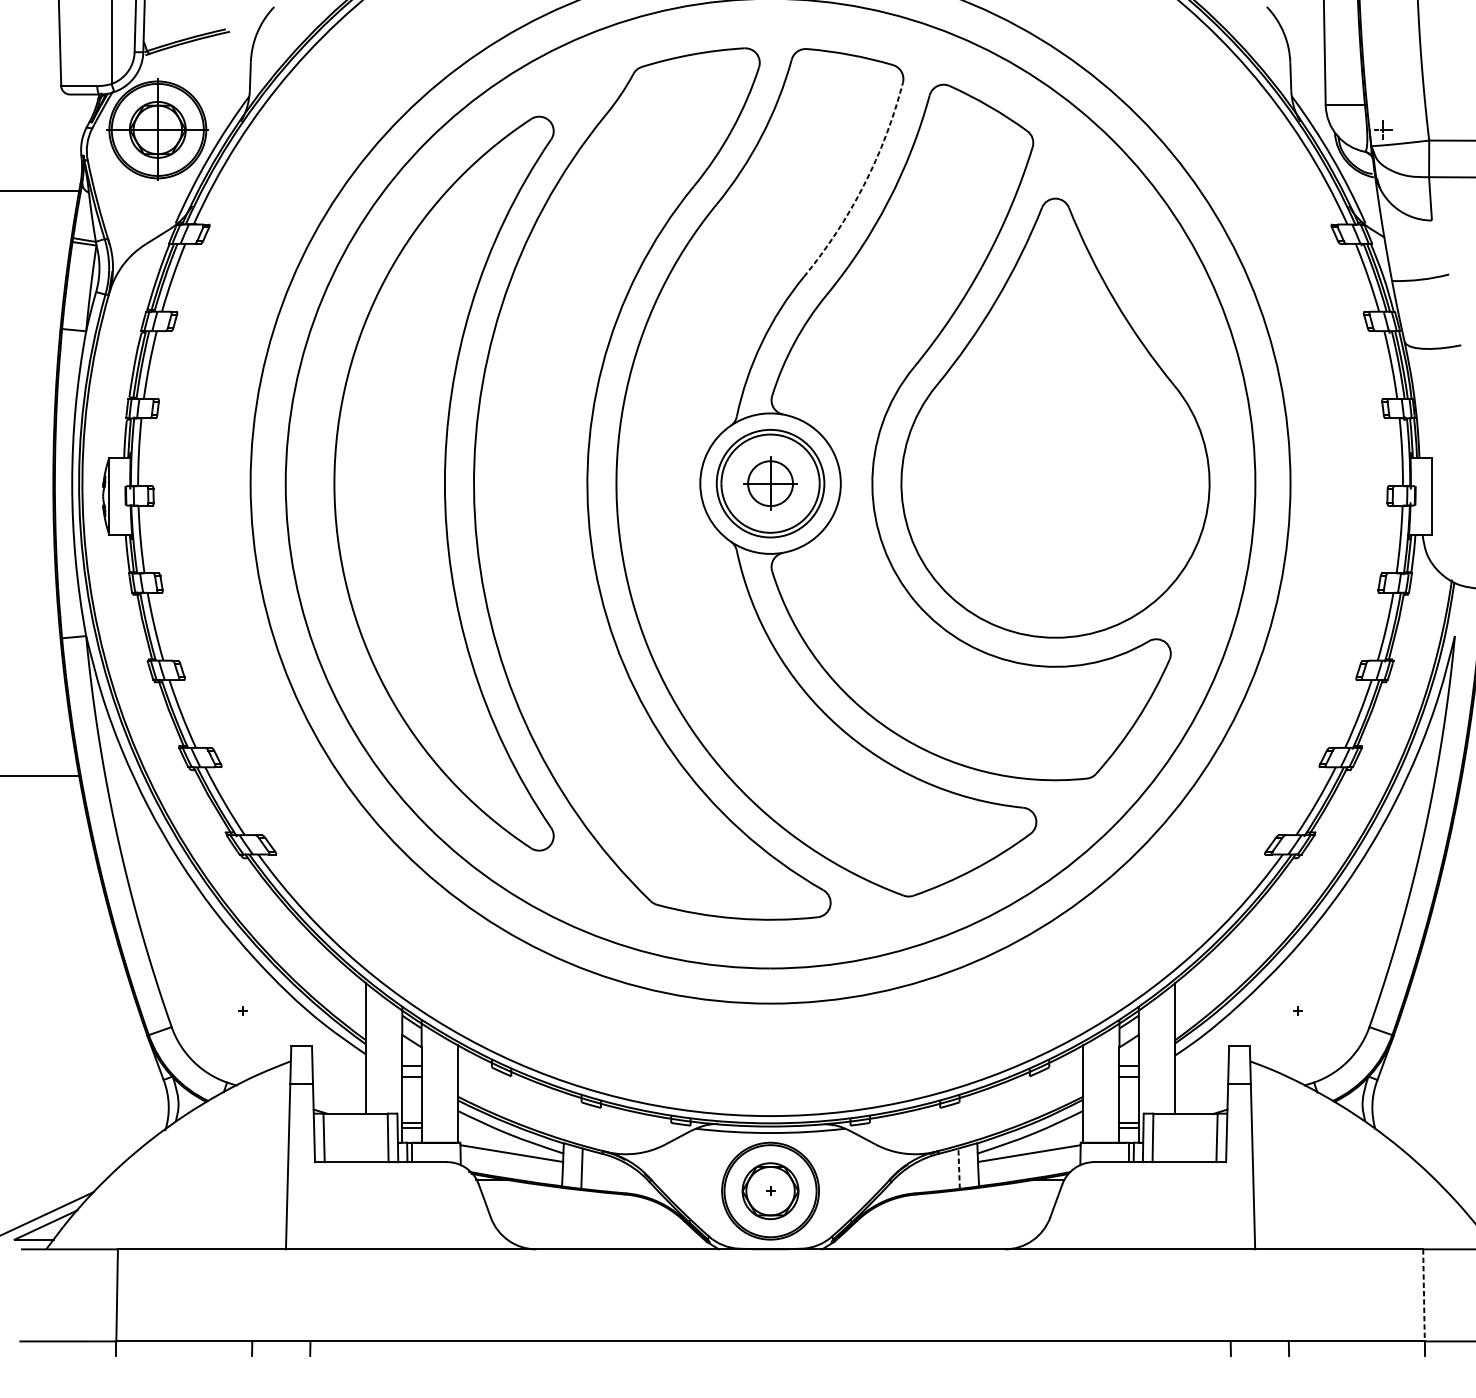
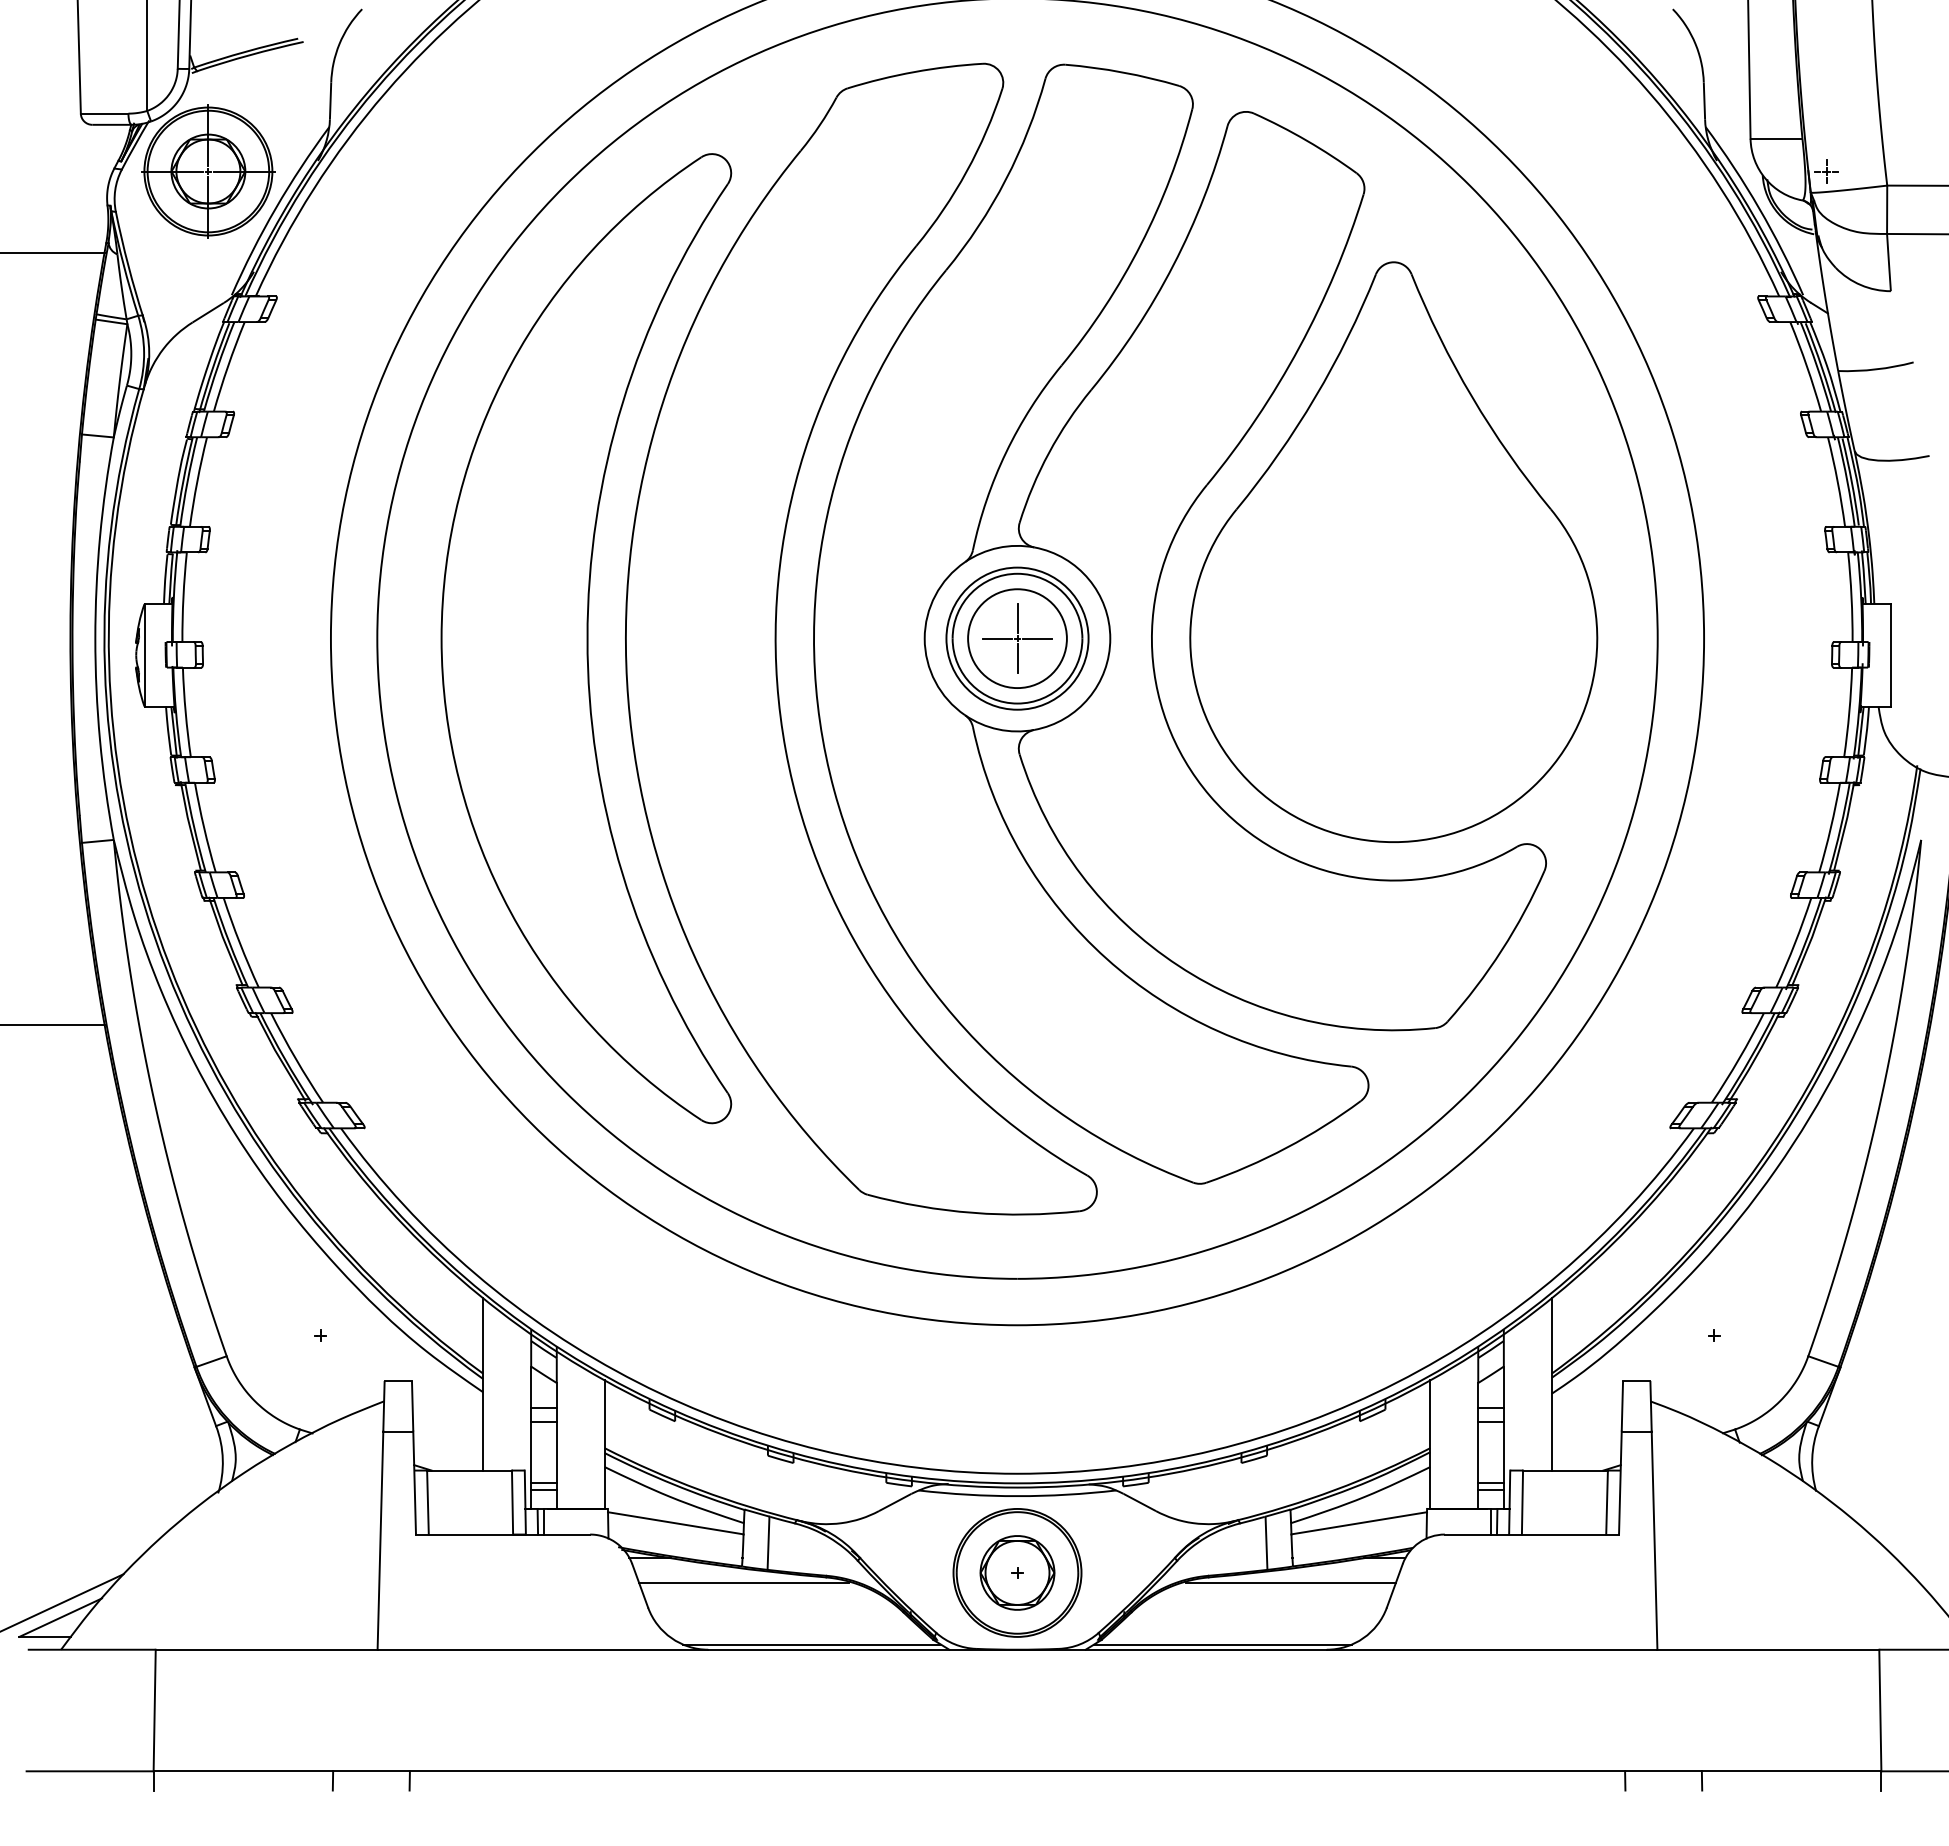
arc: (863, 185) -> (1140, 244), dashed -> solid
circle: (770, 483) -> (1017, 638), size x1.67
line: (959, 1168) -> (1266, 1543), dashed -> solid
line: (563, 1199) -> (743, 1583), added
line: (977, 1199) -> (1290, 1583), added
line: (614, 1245) -> (811, 1644), added
line: (926, 1245) -> (1223, 1644), added
line: (1424, 1295) -> (1880, 1710), dashed -> solid

